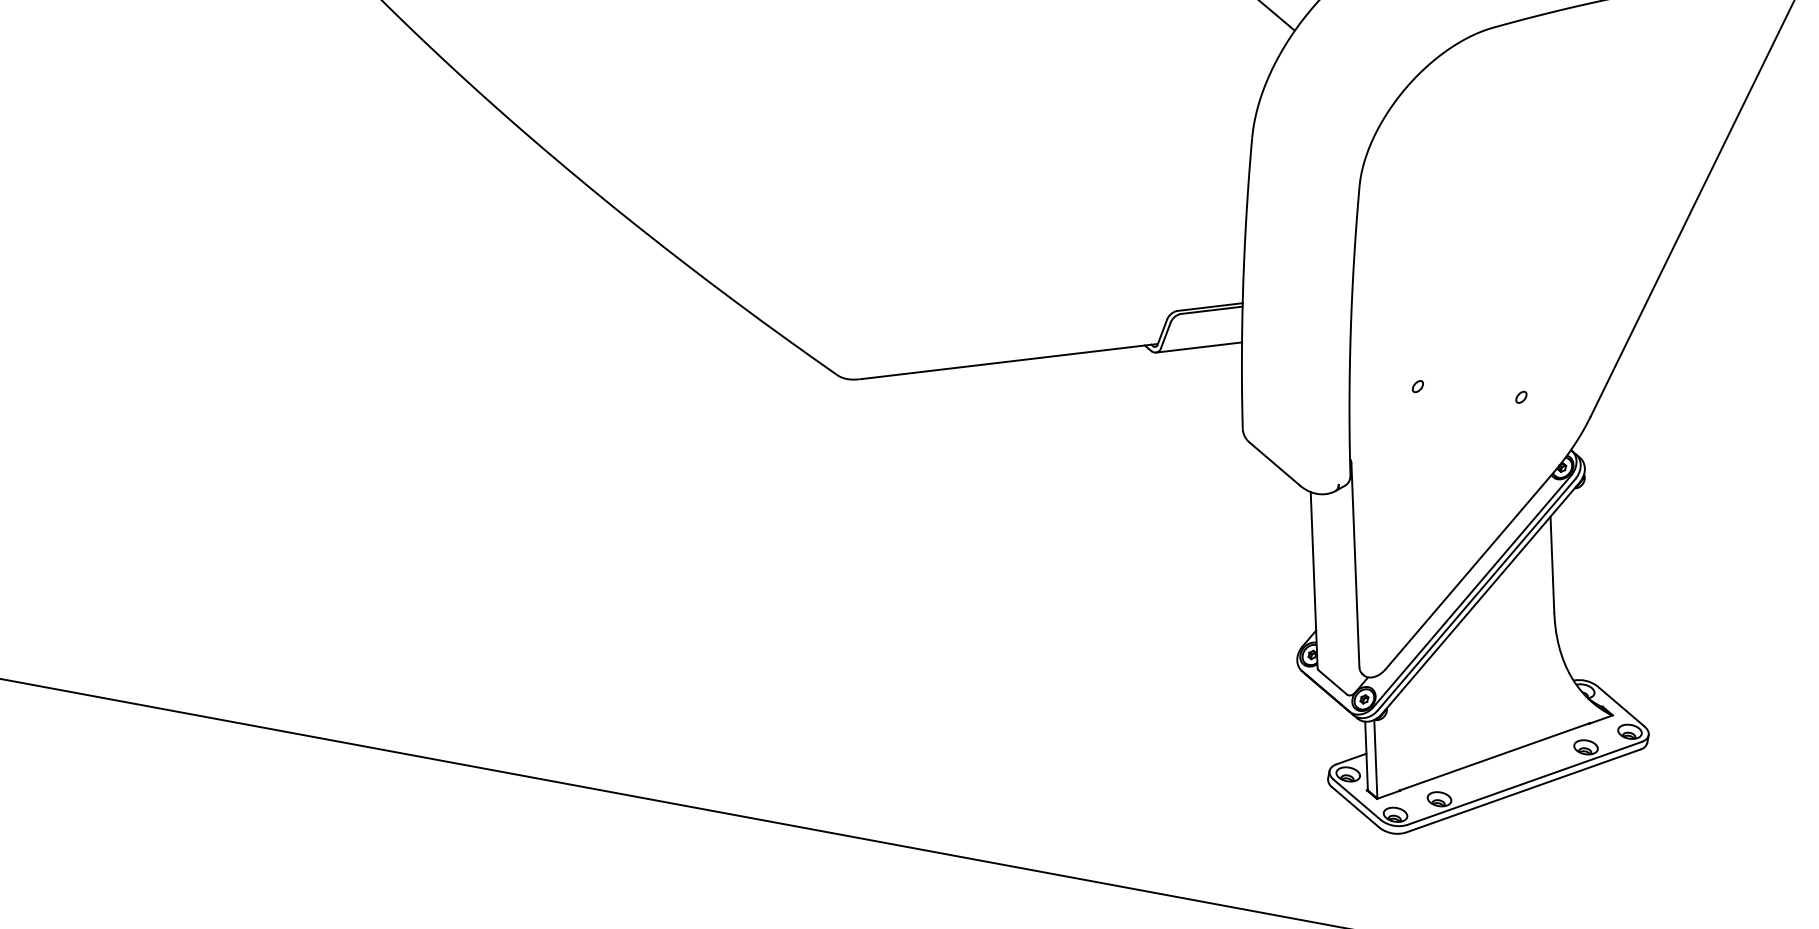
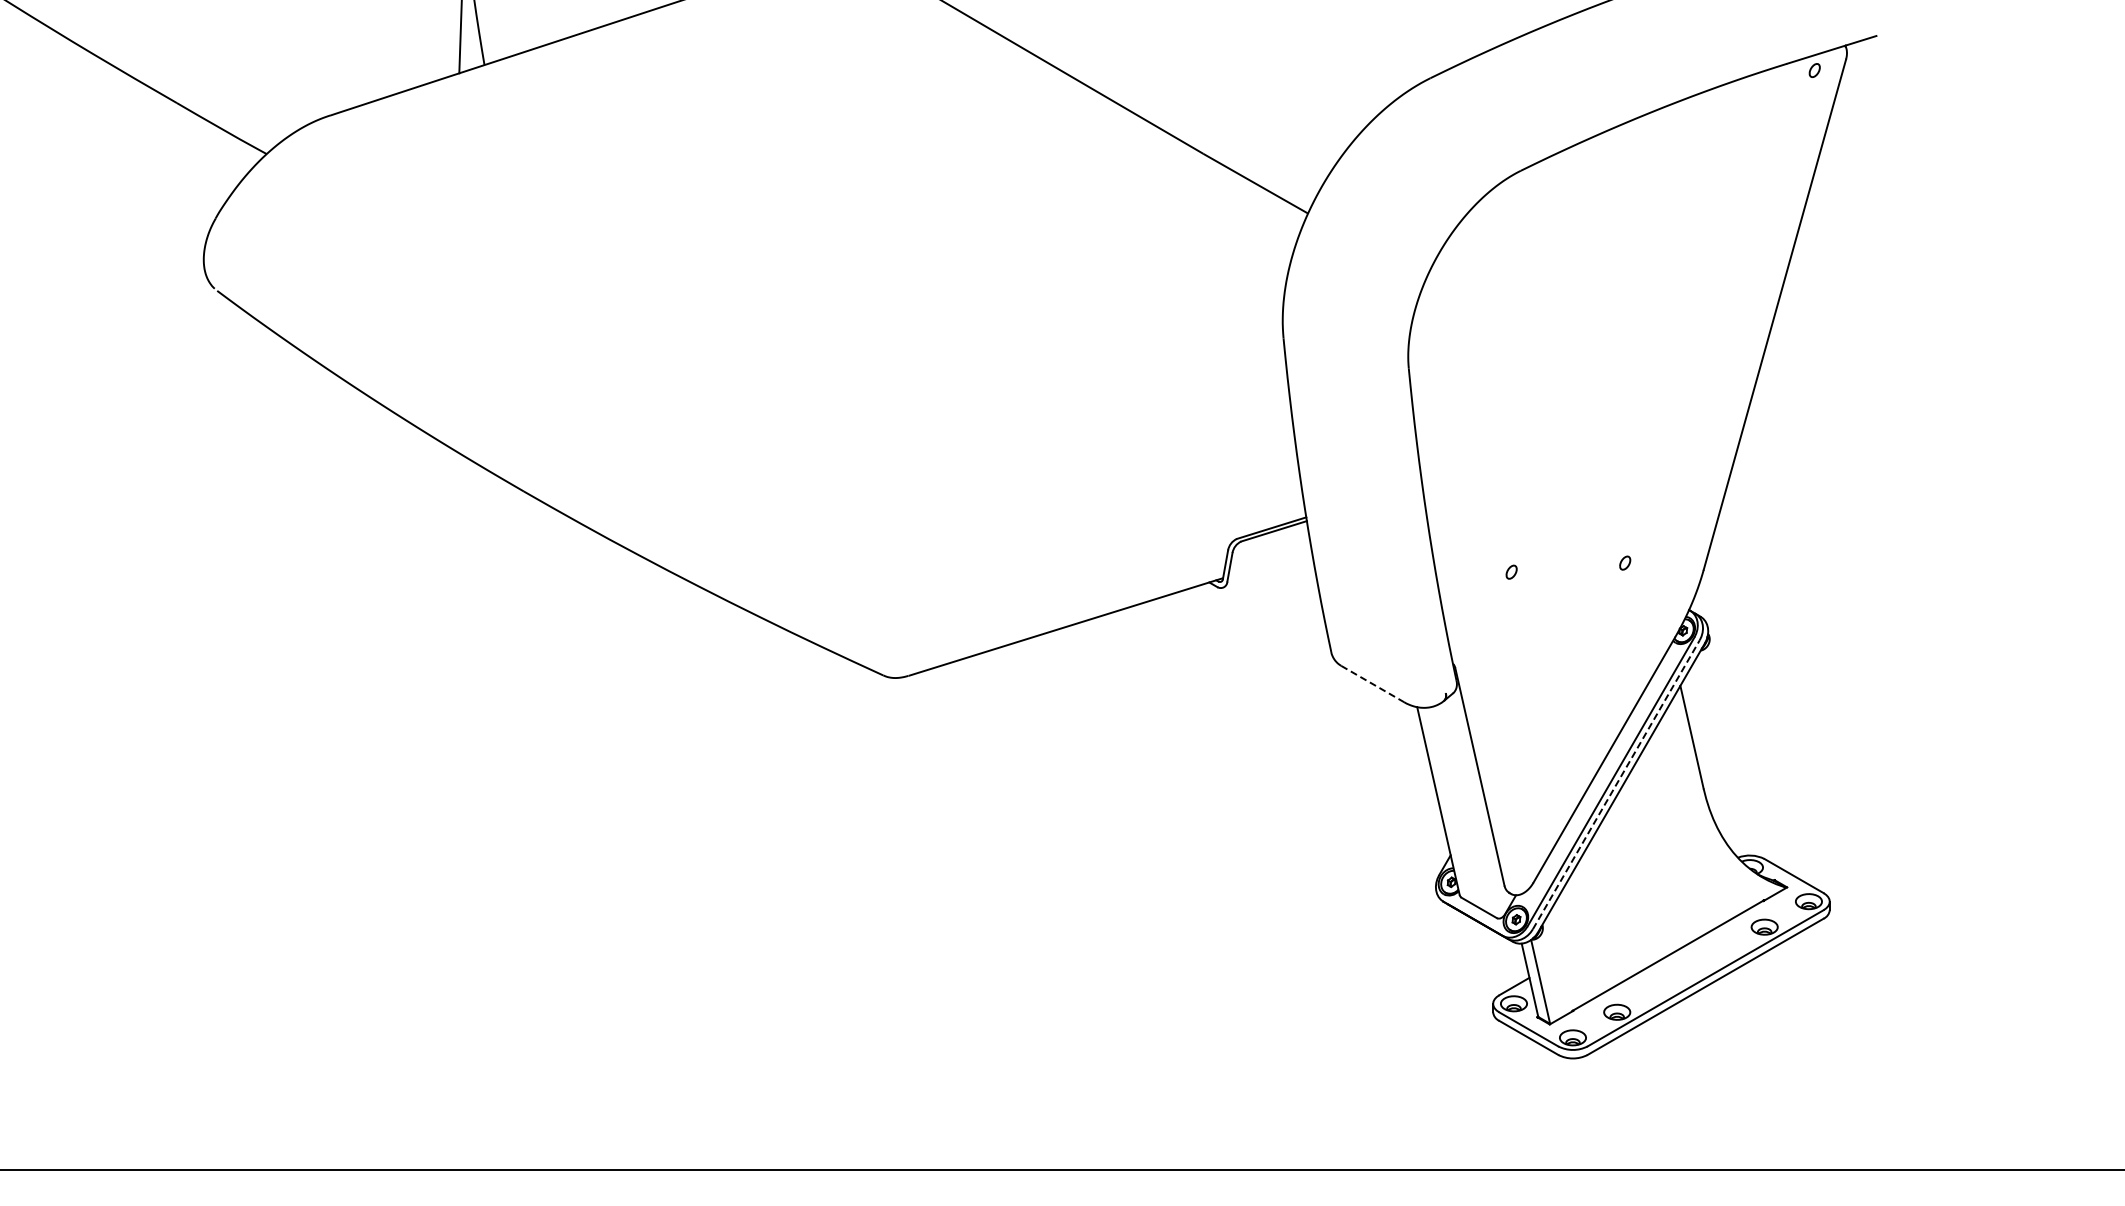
line: (1198, 347) -> (1267, 573), removed
line: (1275, 464) -> (1373, 684), solid -> dashed
line: (1476, 594) -> (1616, 784), solid -> dashed

